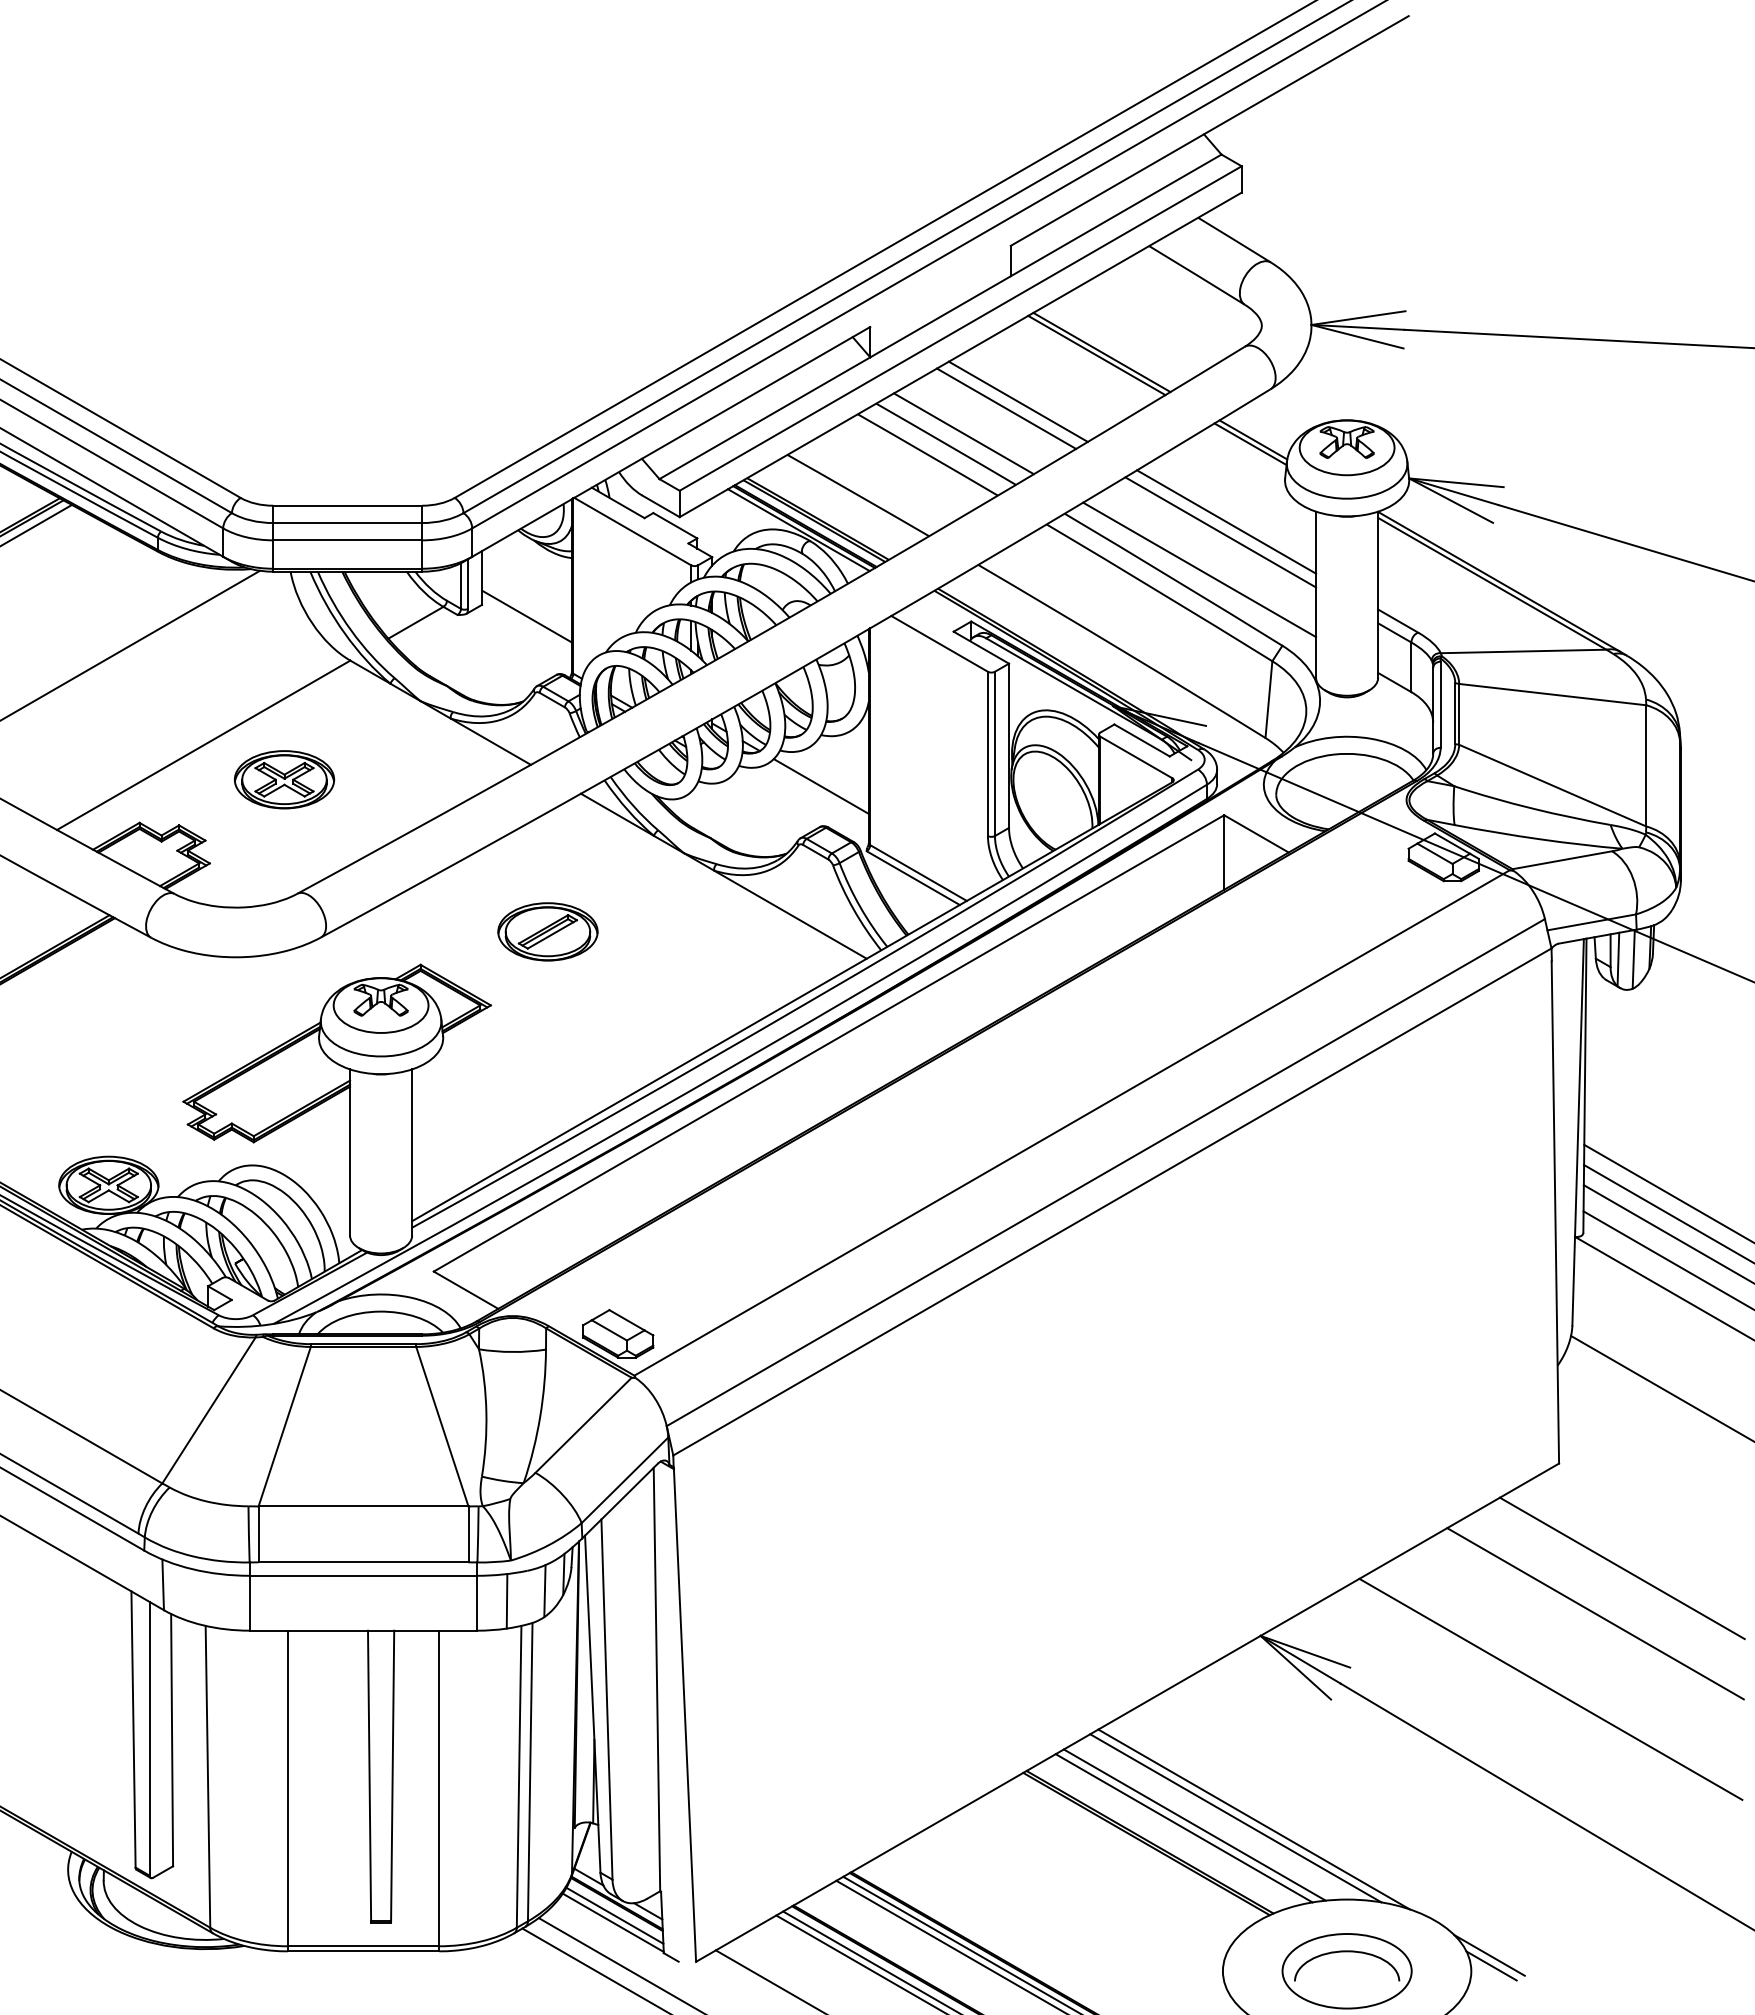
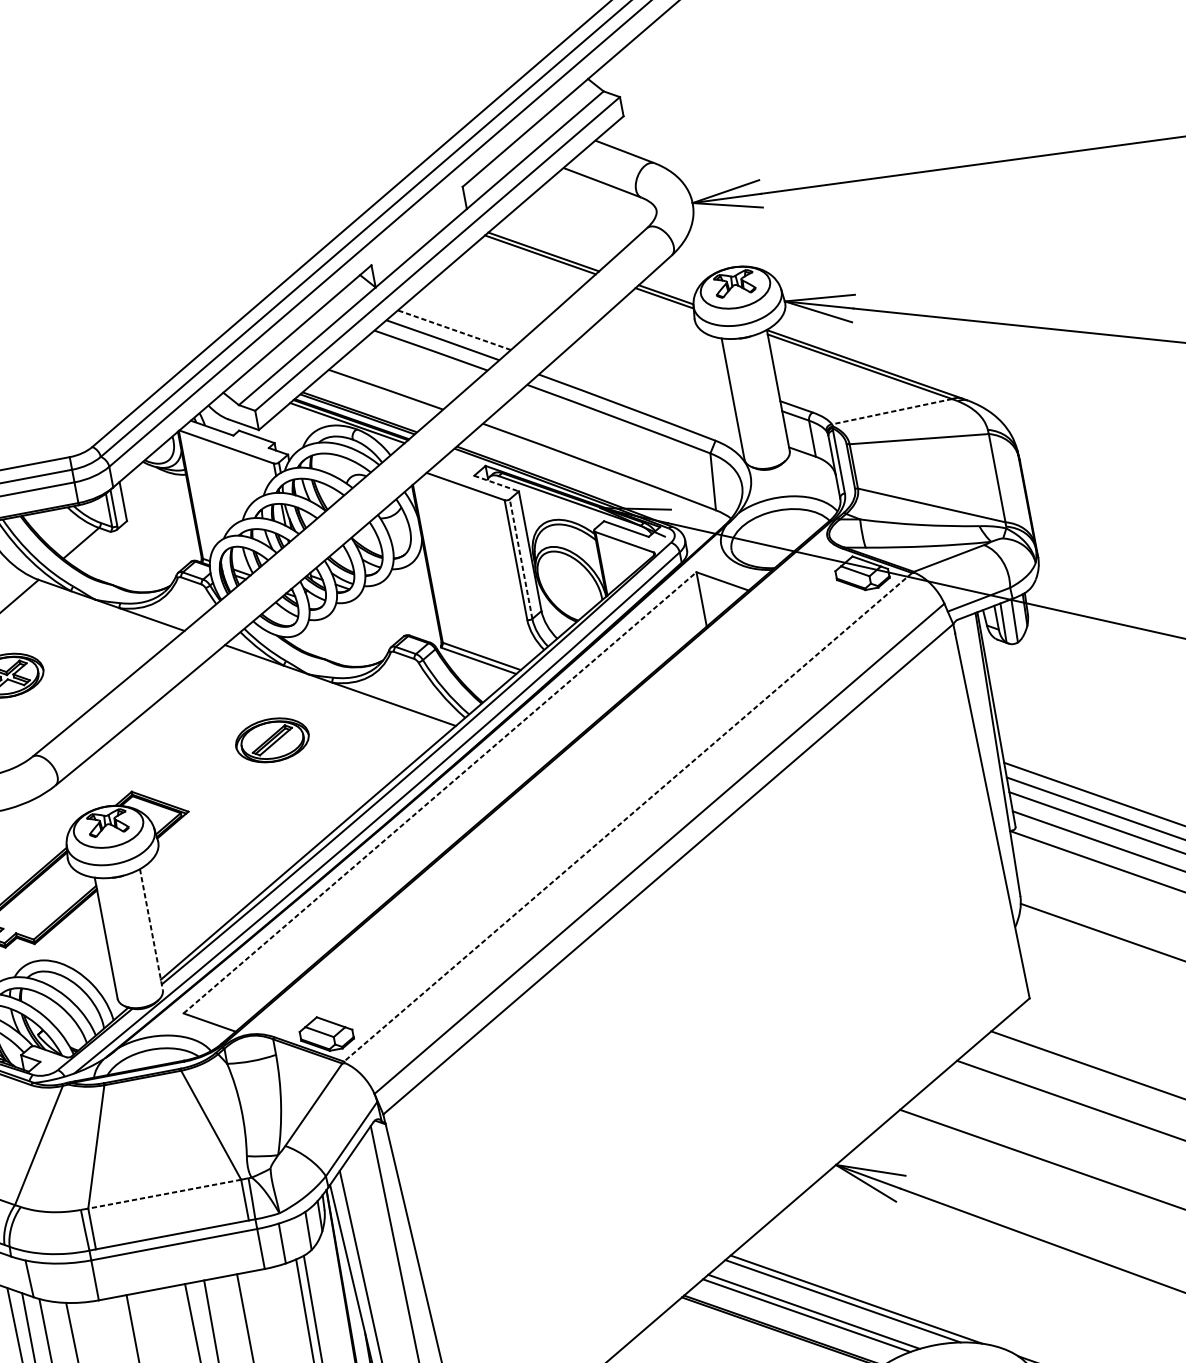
line: (1017, 401) -> (489, 299), removed
line: (1006, 408) -> (481, 305), removed
line: (963, 433) -> (454, 330), solid -> dashed
line: (1226, 521) -> (657, 357), removed
line: (1220, 532) -> (654, 366), removed
line: (1199, 569) -> (644, 396), removed
line: (526, 616) -> (160, 523), removed
line: (981, 647) -> (496, 483), solid -> dashed
line: (1523, 651) -> (891, 411), solid -> dashed
line: (994, 753) -> (520, 558), solid -> dashed
line: (820, 786) -> (398, 606), removed
part: (547, 931) -> (272, 740), moved
line: (829, 1043) -> (440, 792), solid -> dashed
line: (1071, 1123) -> (627, 817), solid -> dashed
line: (412, 1152) -> (151, 929), solid -> dashed
line: (363, 1506) -> (164, 1194), solid -> dashed

